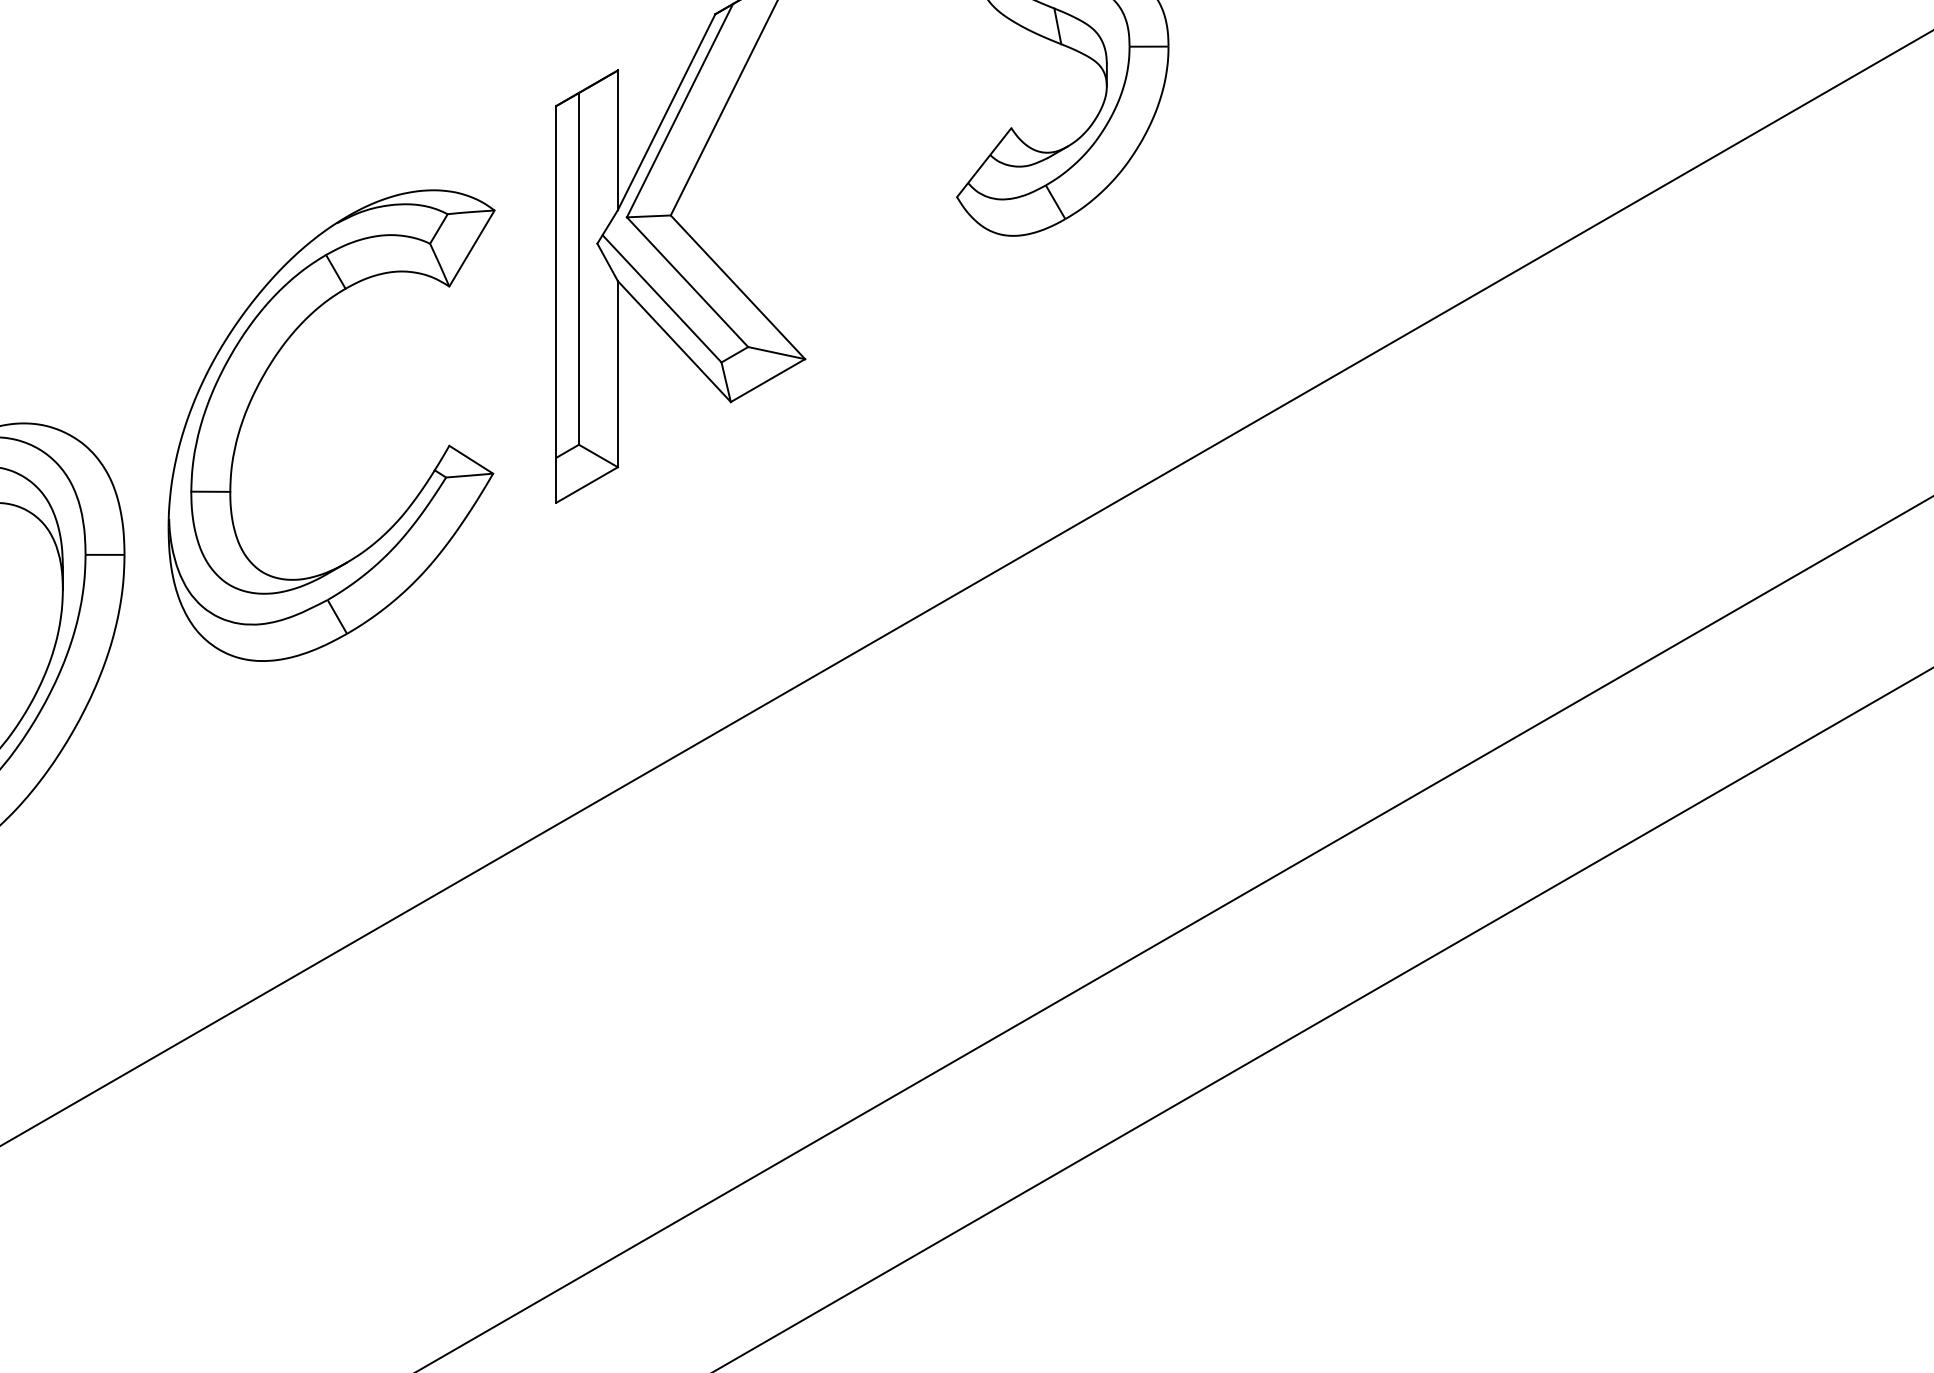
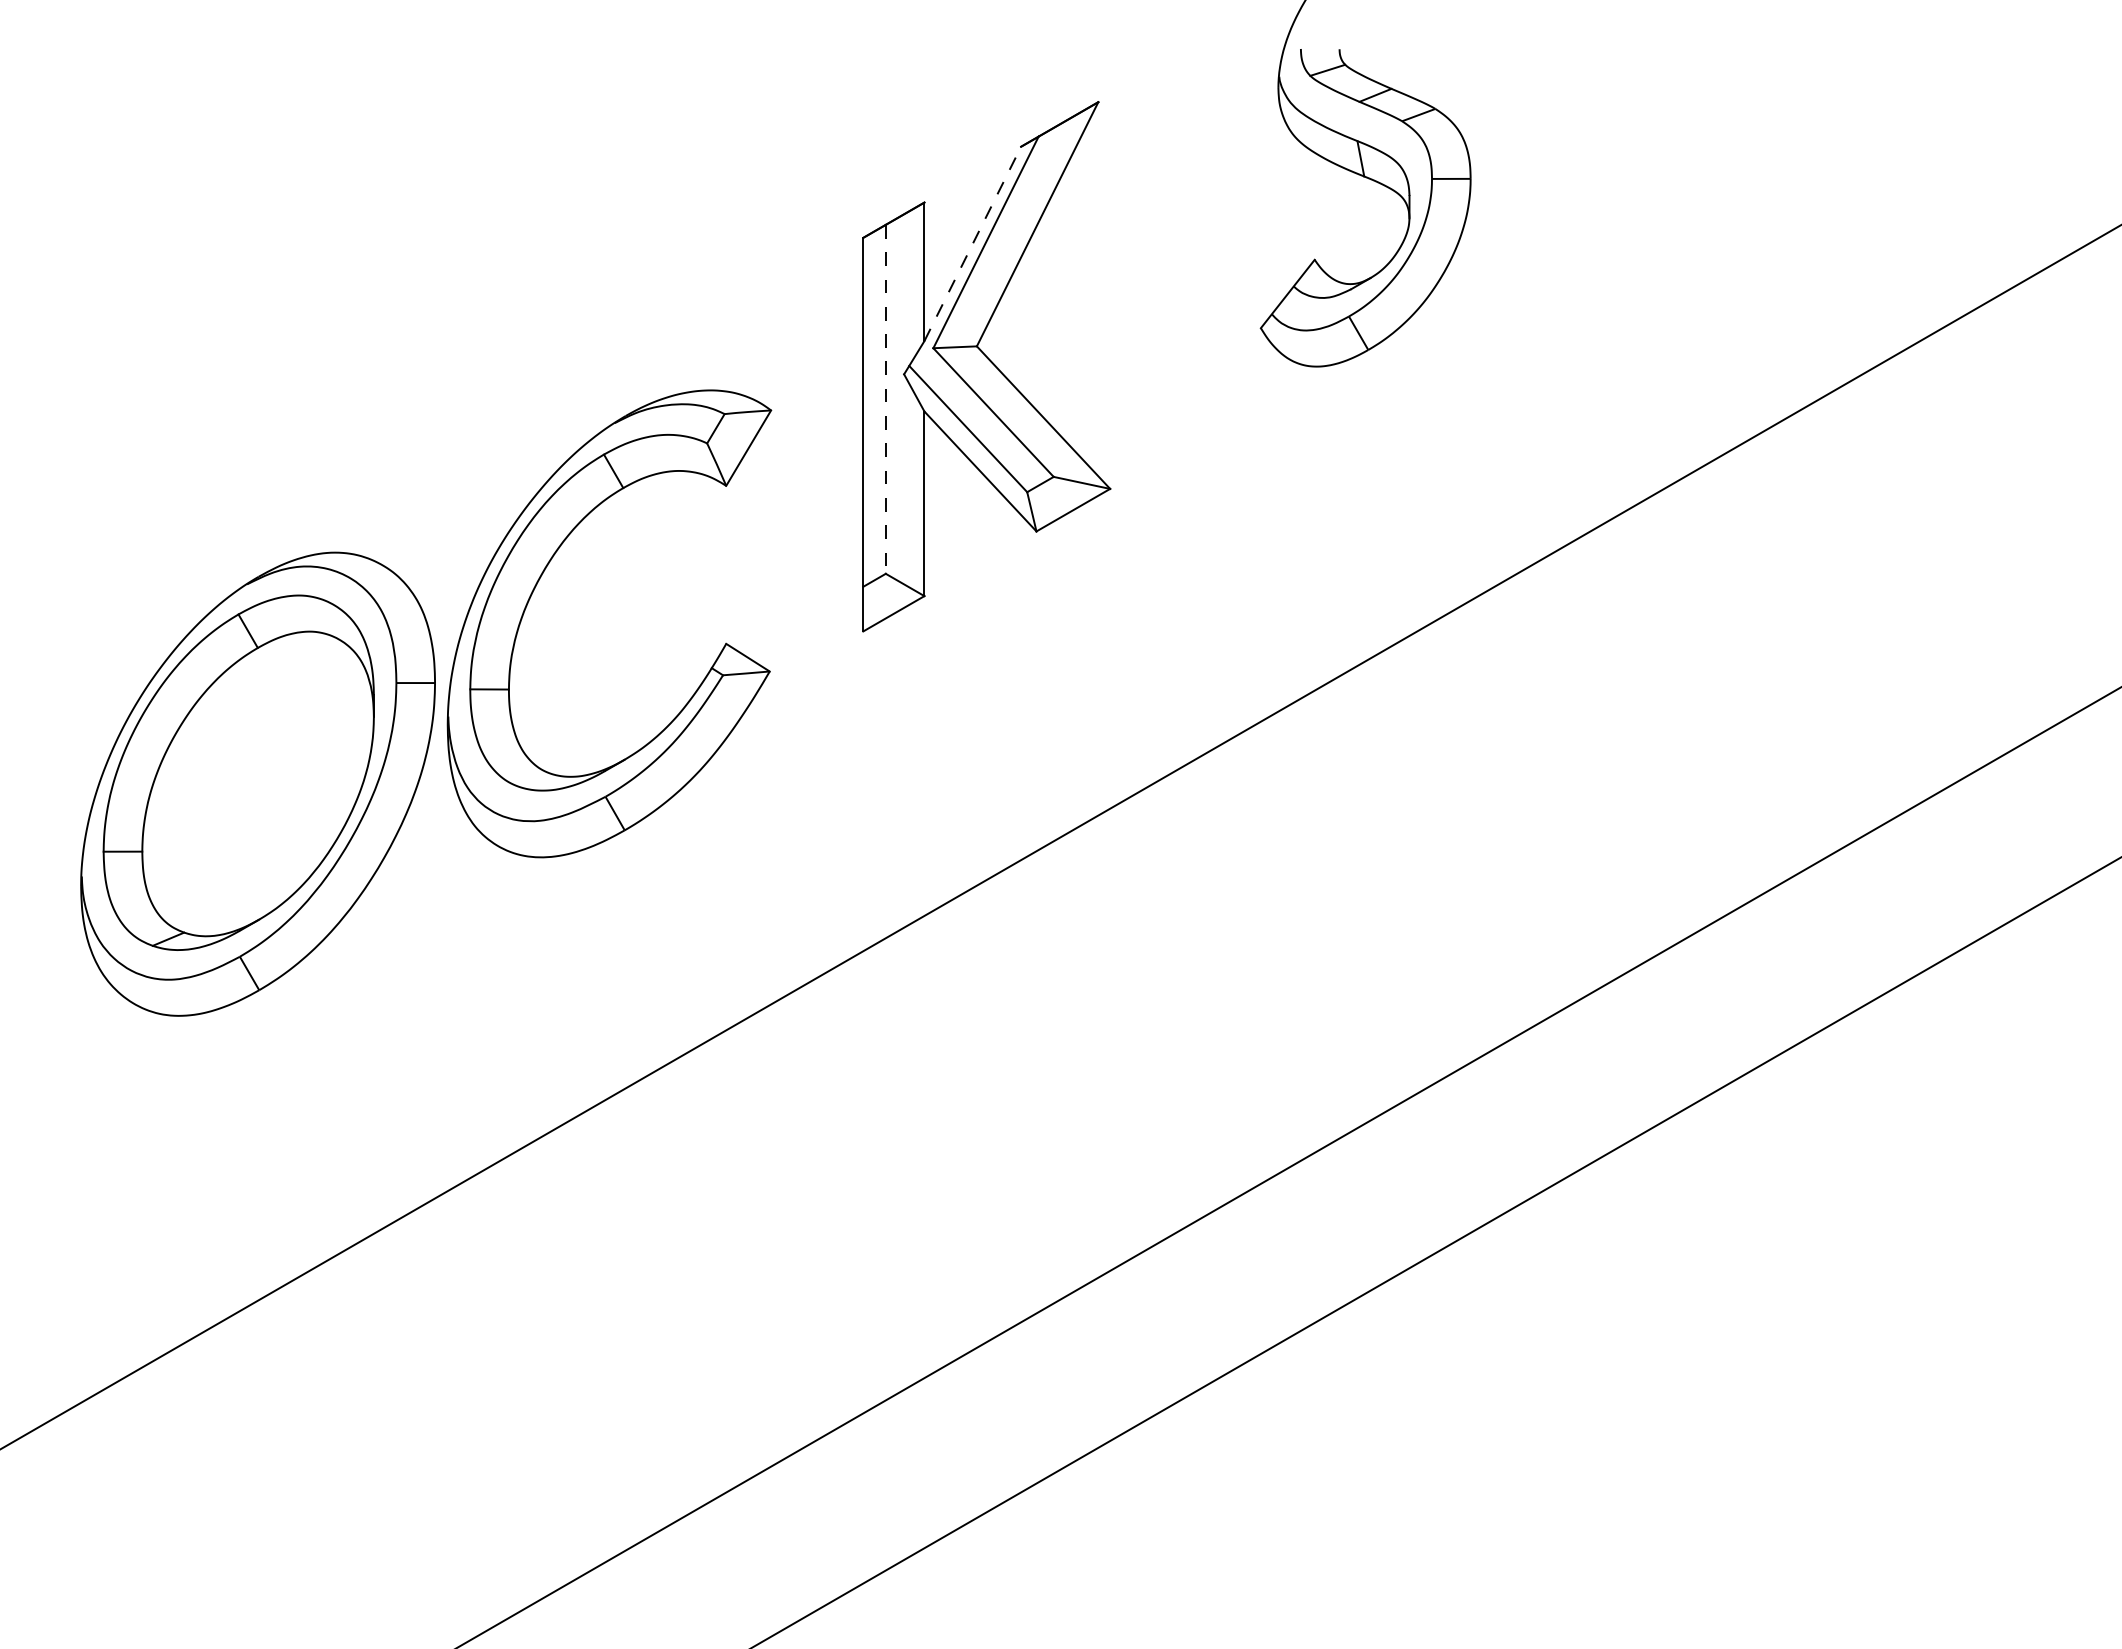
line: (666, 111) -> (972, 243), solid -> dashed
line: (578, 269) -> (885, 399), solid -> dashed
part: (262, 380) -> (540, 579), moved

